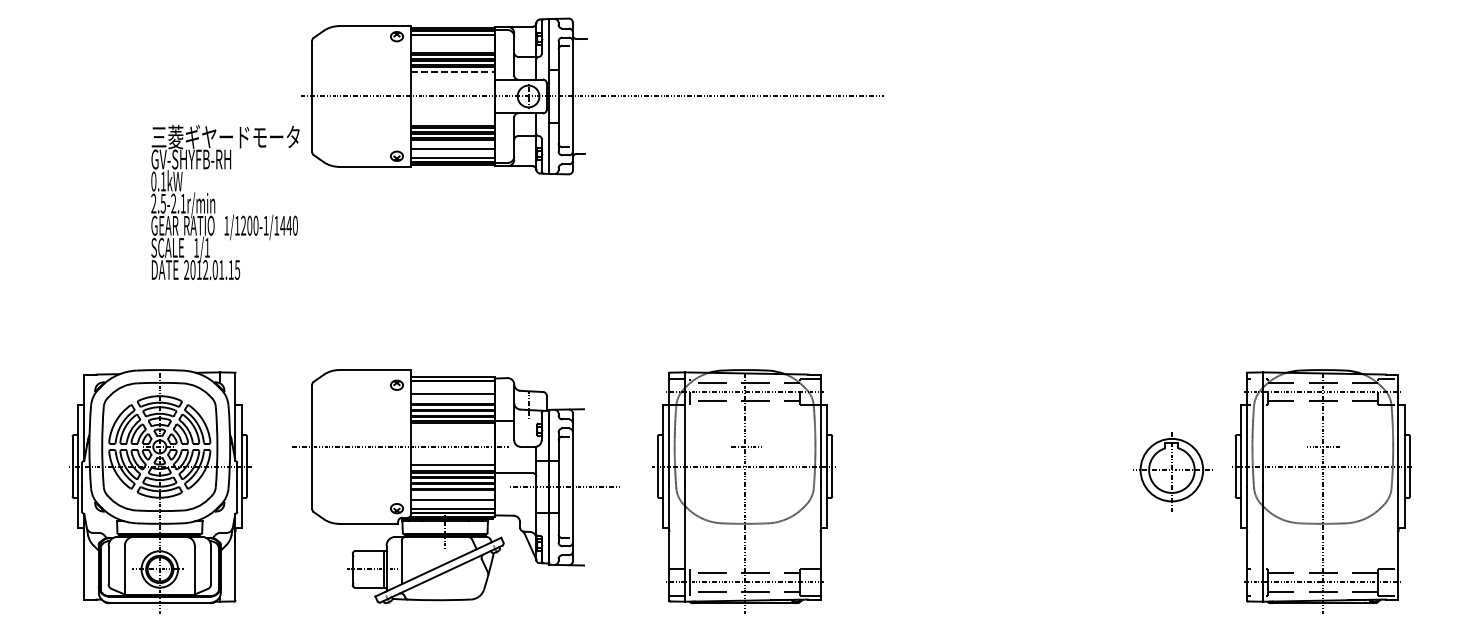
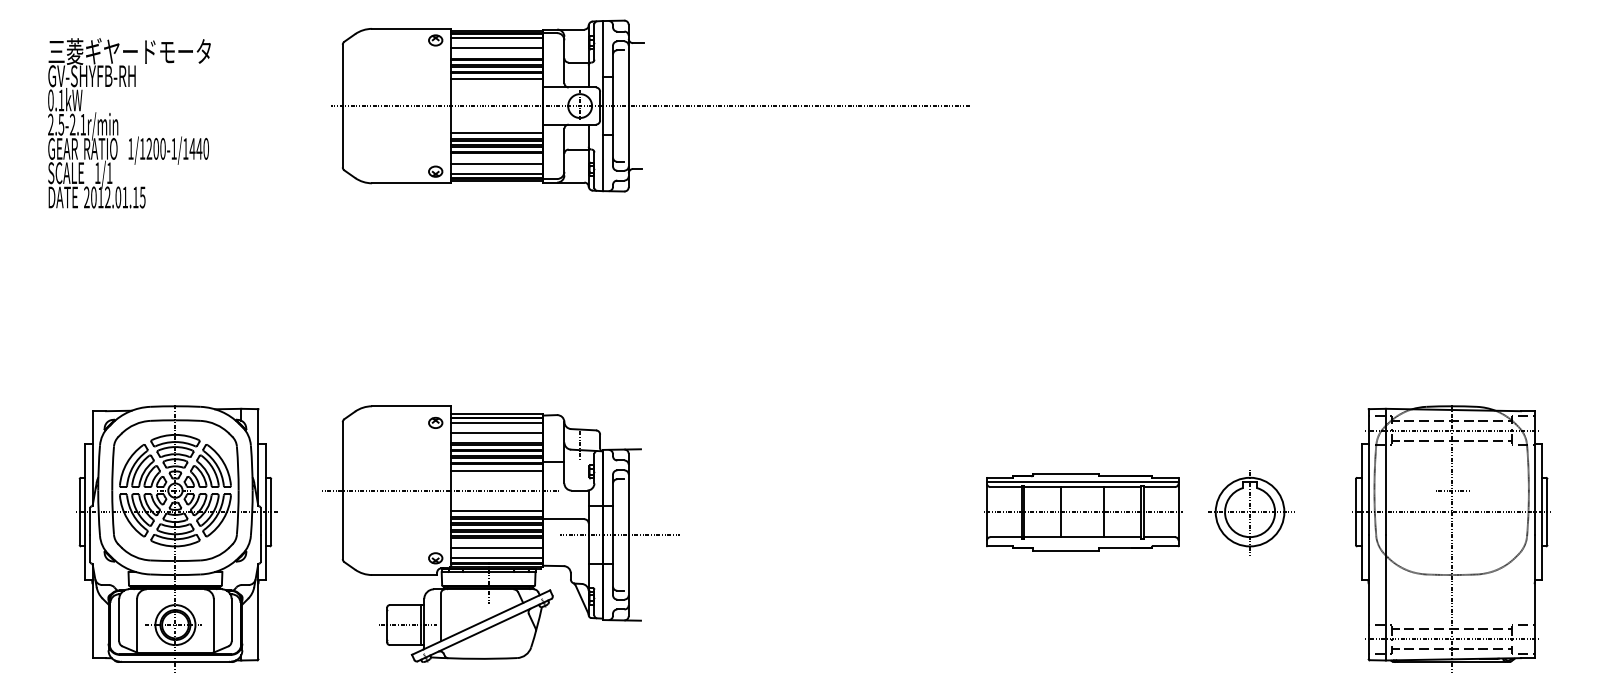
line: (452, 44) -> (496, 48), added
line: (453, 72) -> (497, 79), dashed -> solid
line: (452, 120) -> (496, 132), added
text: (225, 202) -> (129, 123), moved
line: (452, 384) -> (496, 422), added
line: (452, 428) -> (496, 470), added
part: (987, 466) -> (1083, 512), added
part: (1173, 470) -> (1251, 512), moved
part: (744, 490) -> (817, 538), removed

